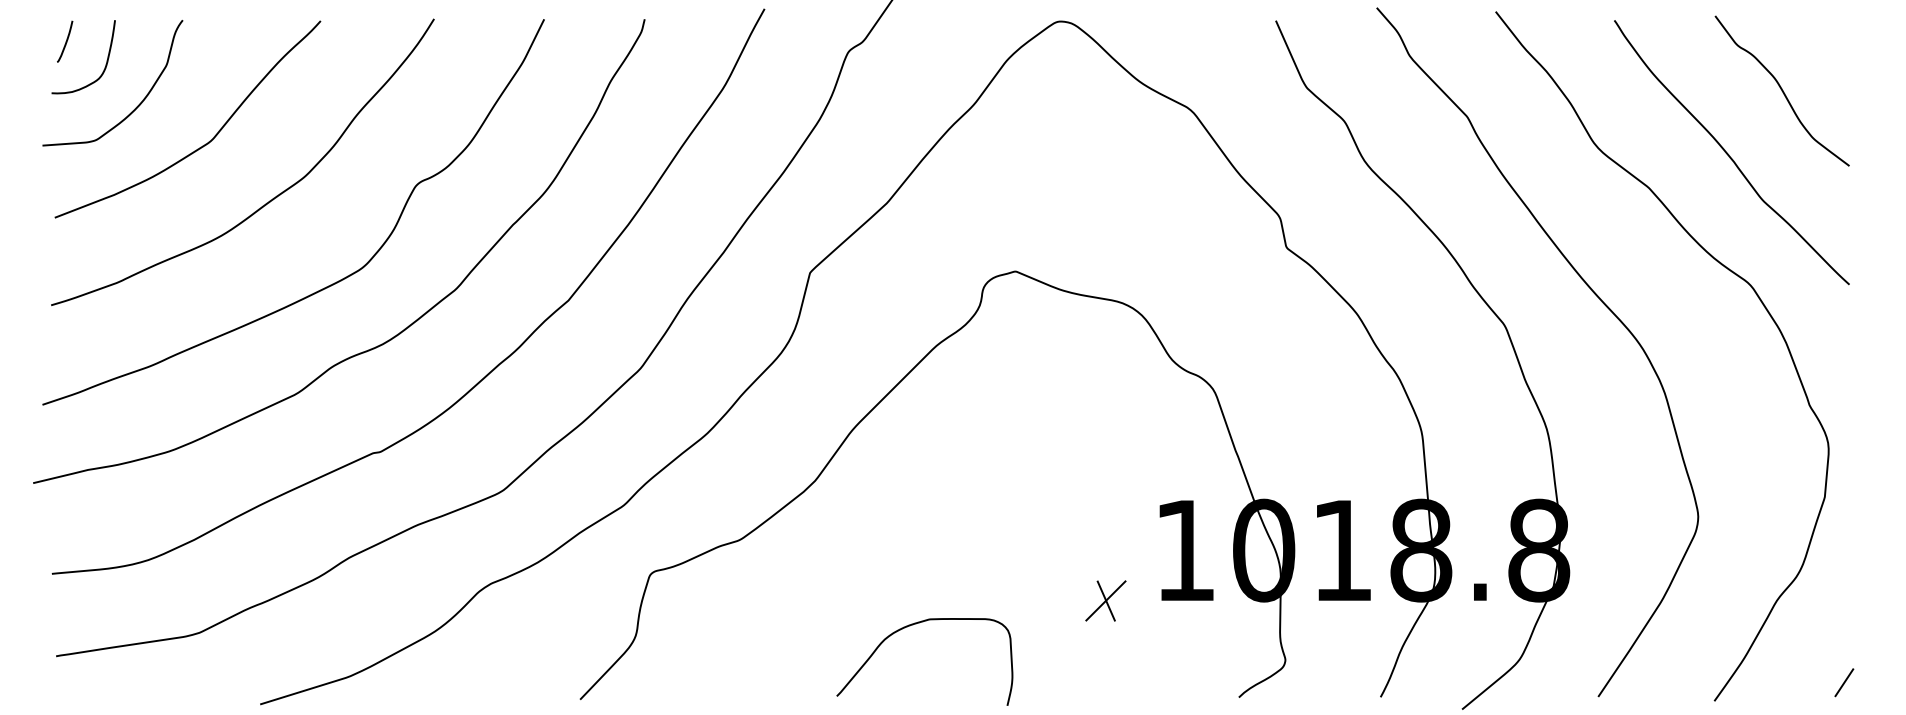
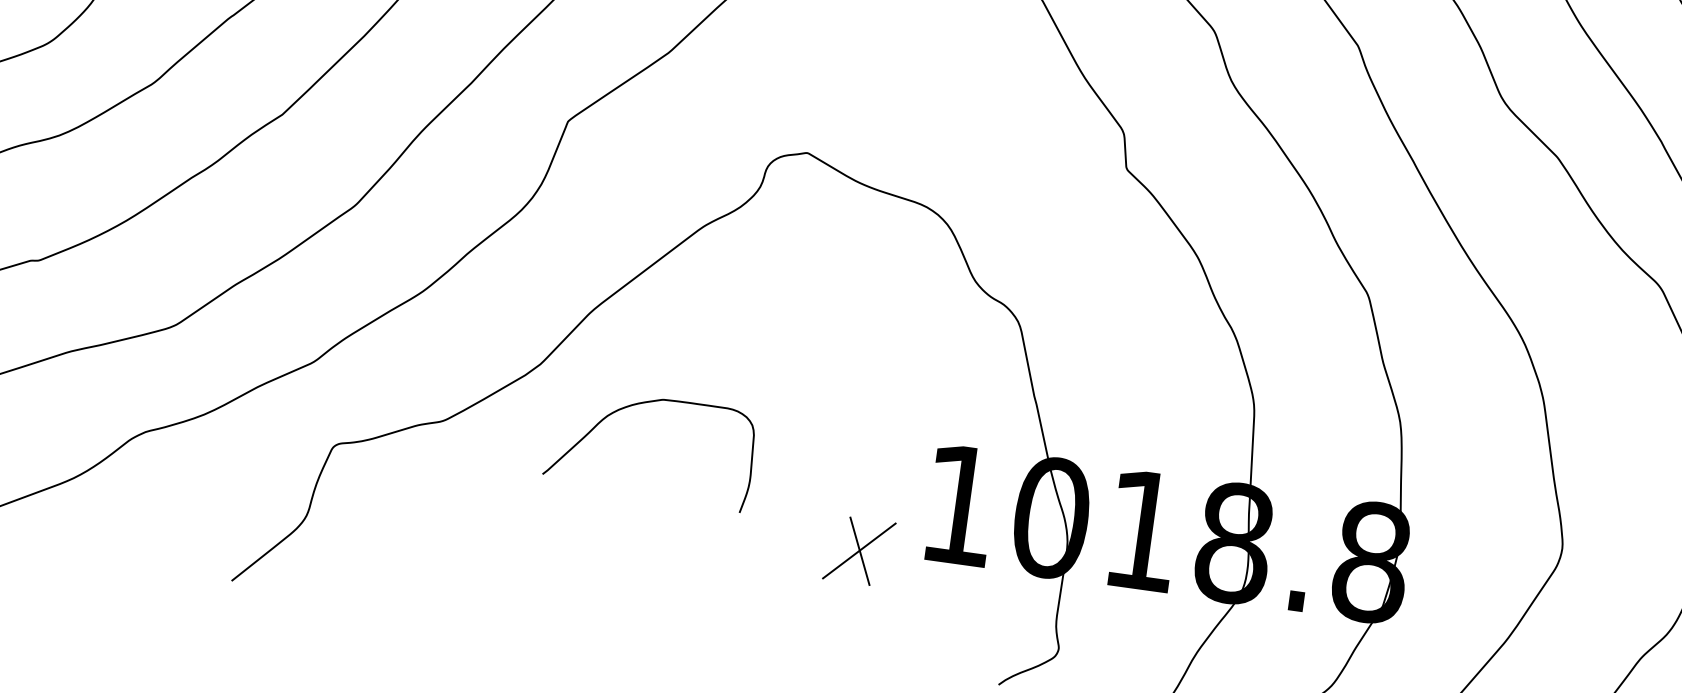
part: (1105, 600) -> (858, 550), size x1.4
curve: (913, 625) -> (643, 404), moved

